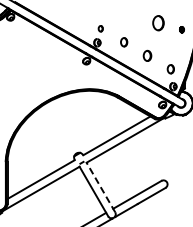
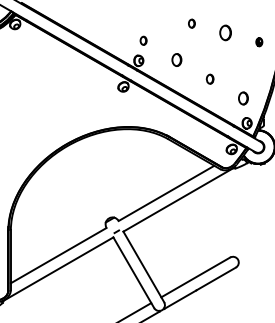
part: (134, 16) -> (191, 23), added
part: (157, 23) -> (224, 33), size x0.71
part: (147, 55) -> (210, 78), size x0.62
line: (100, 187) -> (143, 266), dashed -> solid

